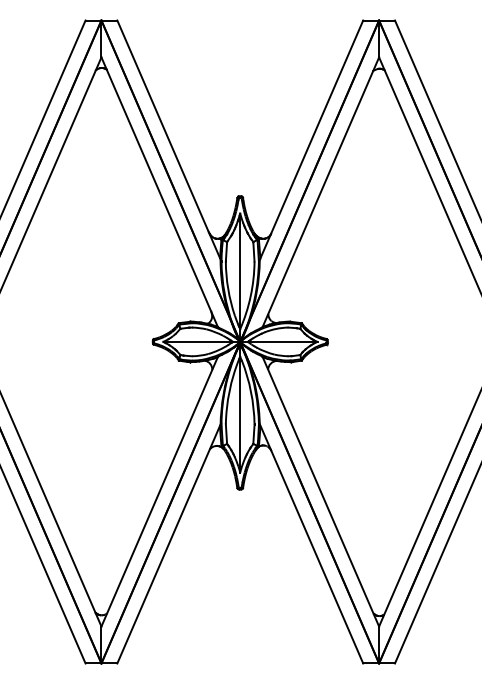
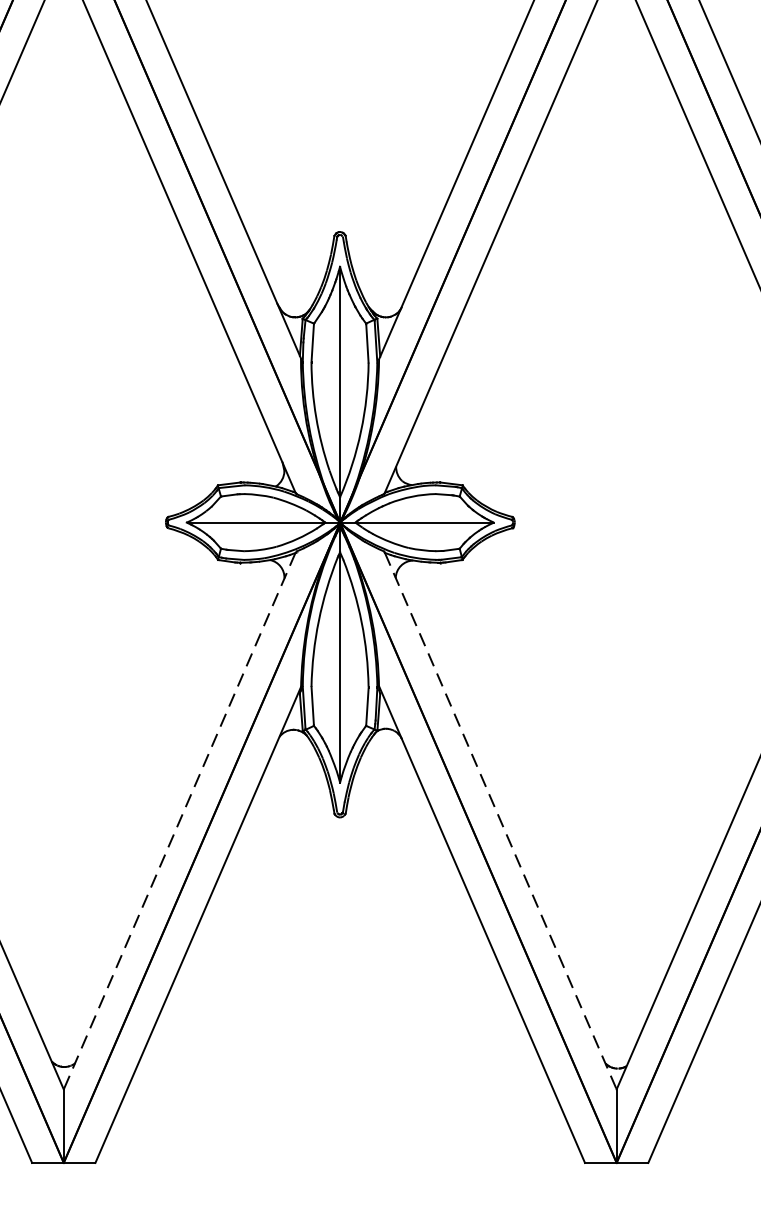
line: (159, 491) -> (179, 820), solid -> dashed
line: (320, 491) -> (499, 820), solid -> dashed

